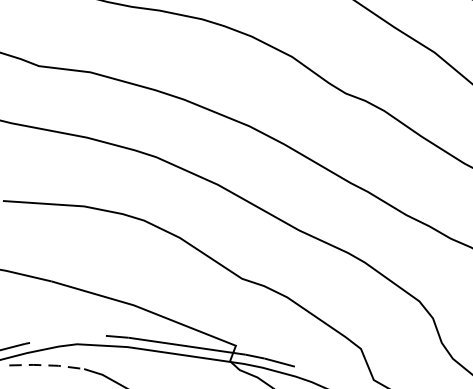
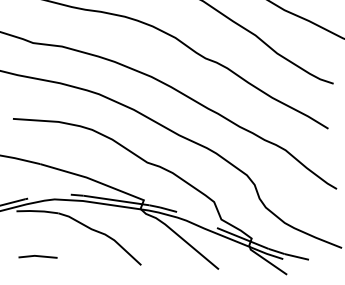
line: (46, 365) -> (37, 211), dashed -> solid

